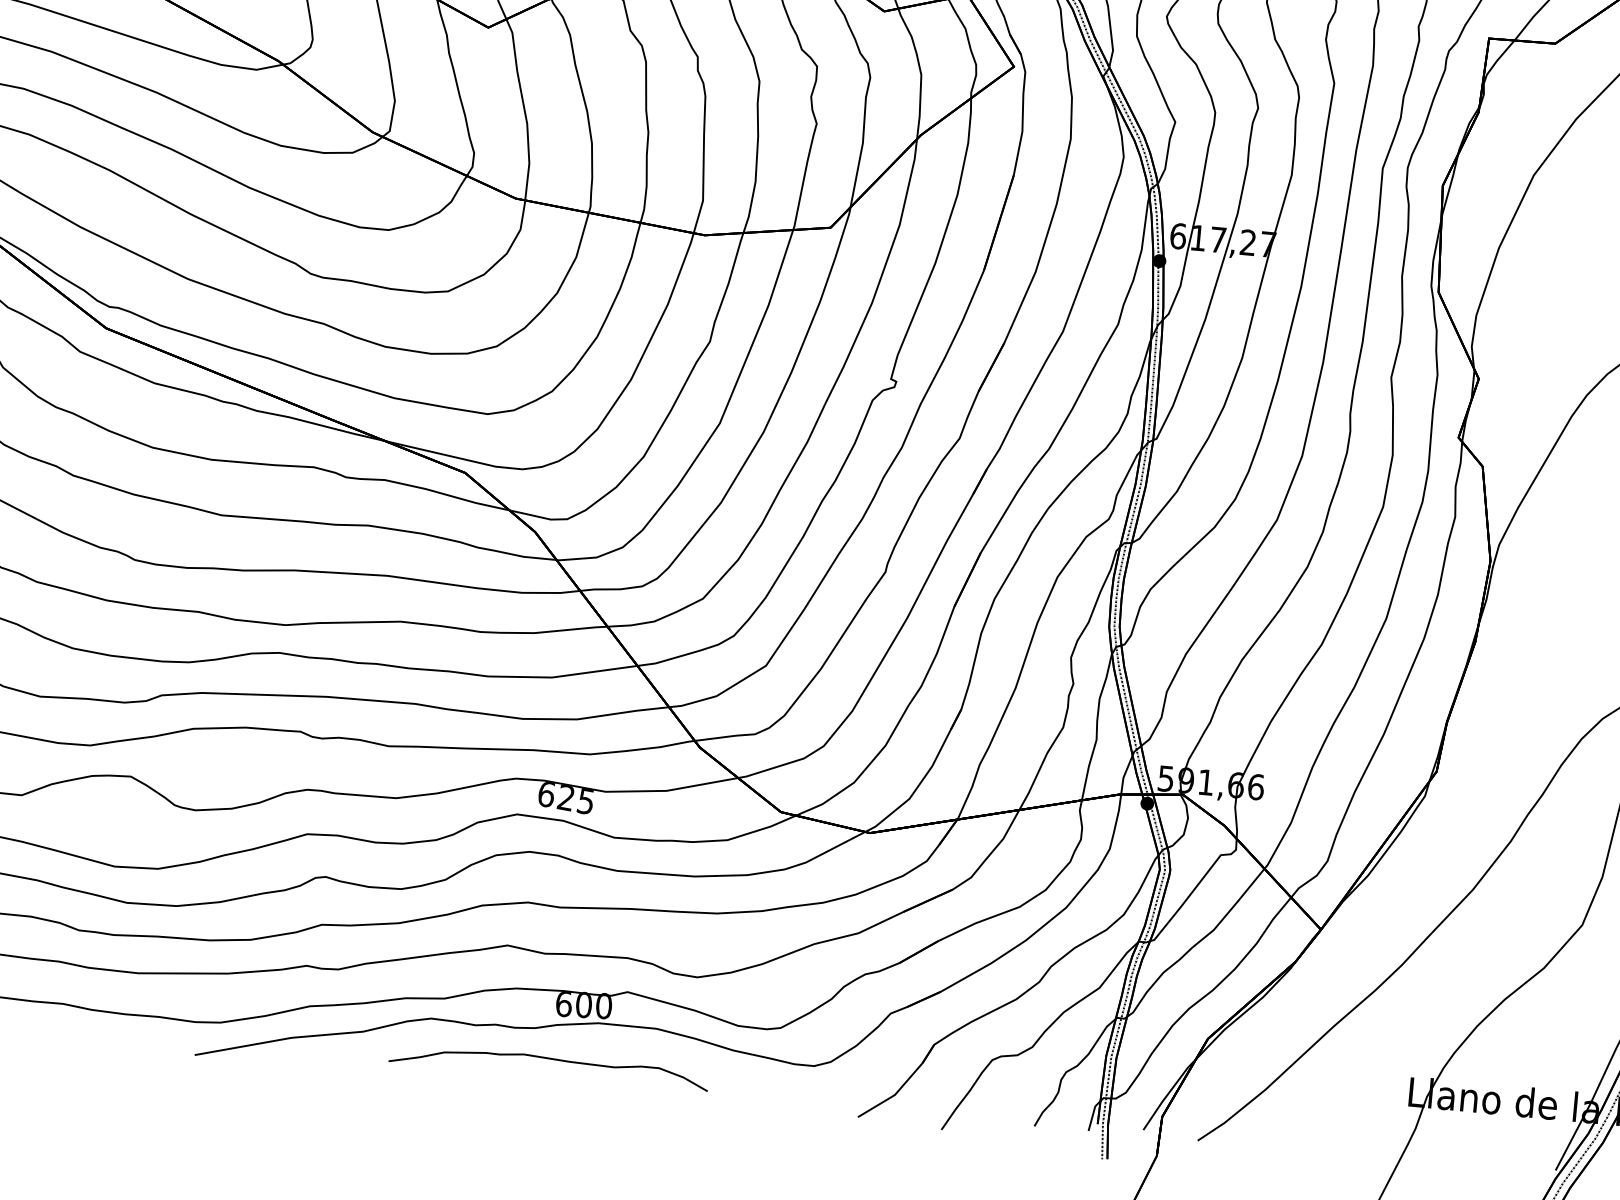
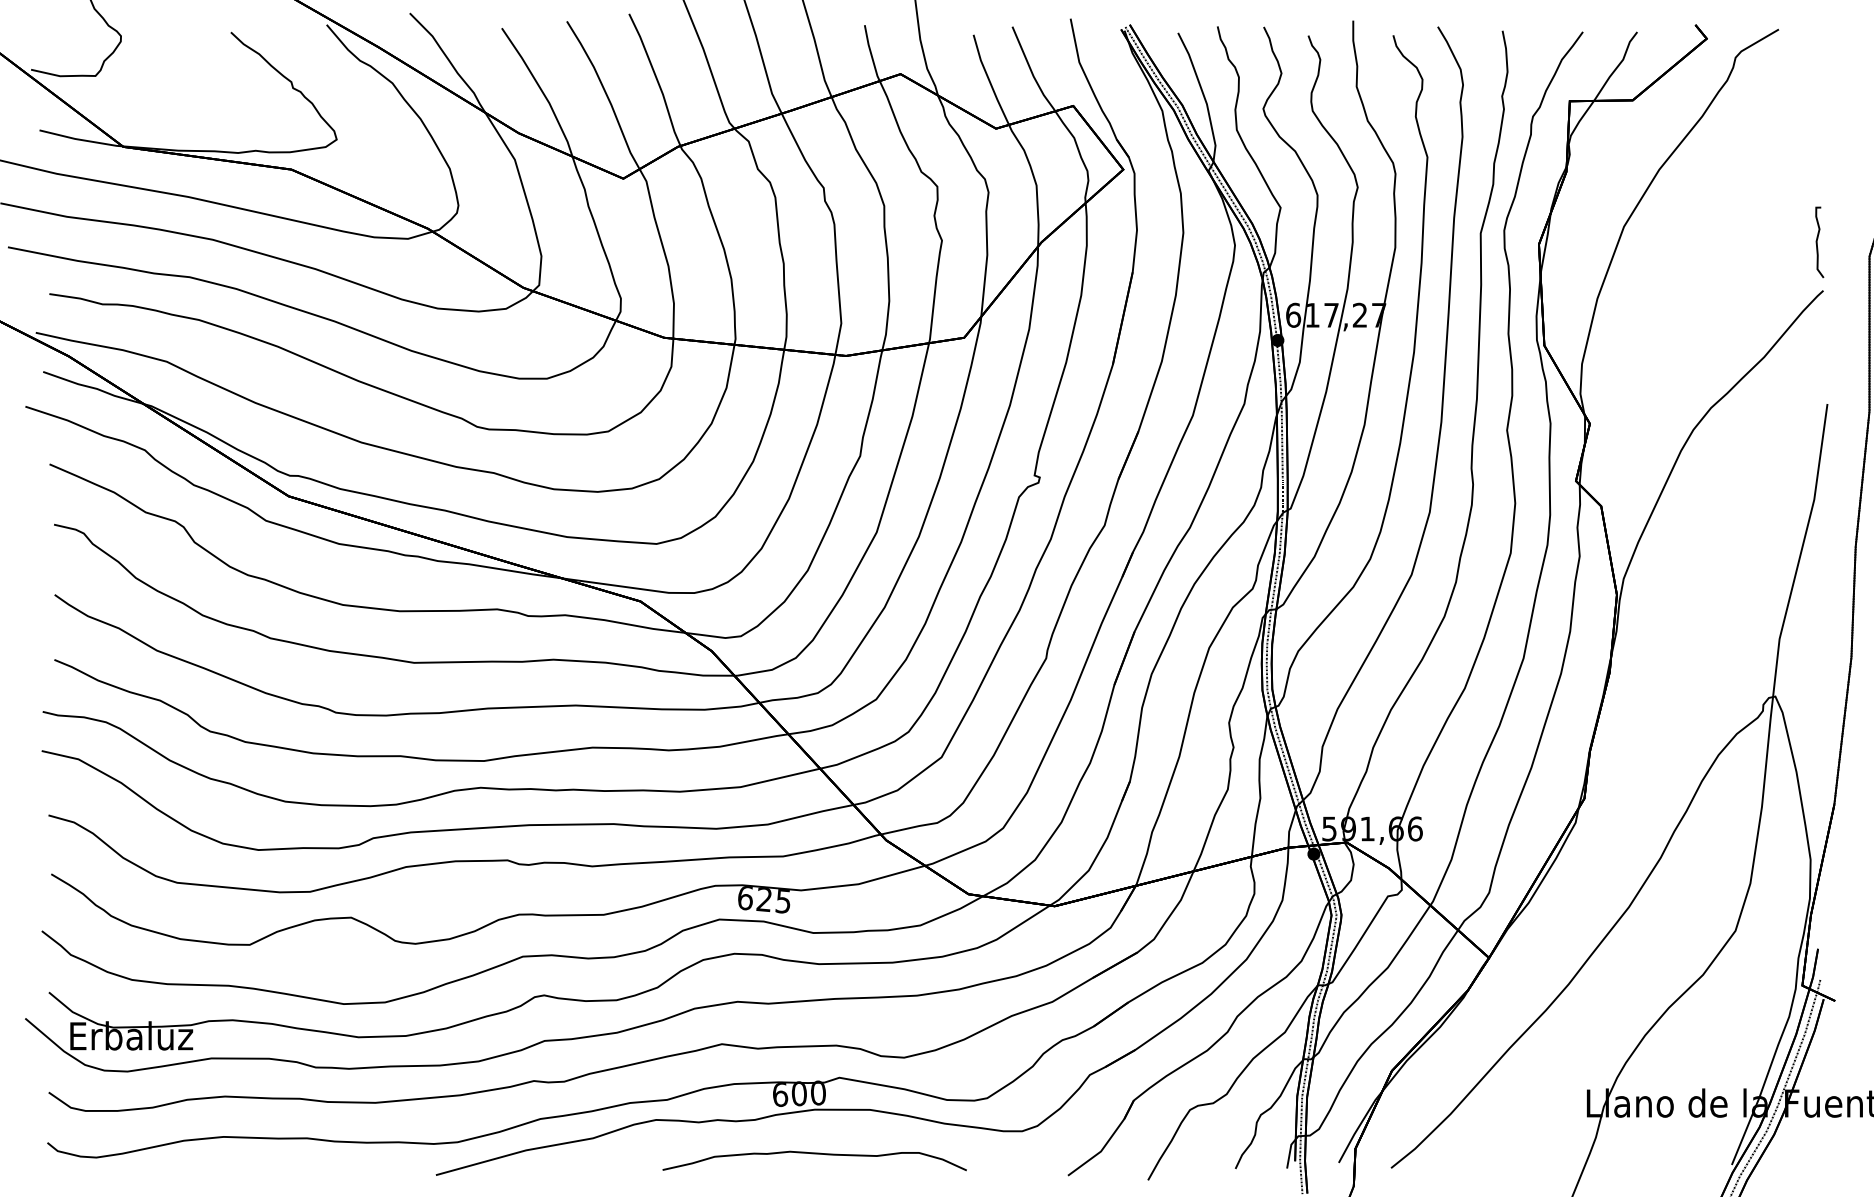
curve: (549, 1059) -> (814, 1154), moved

